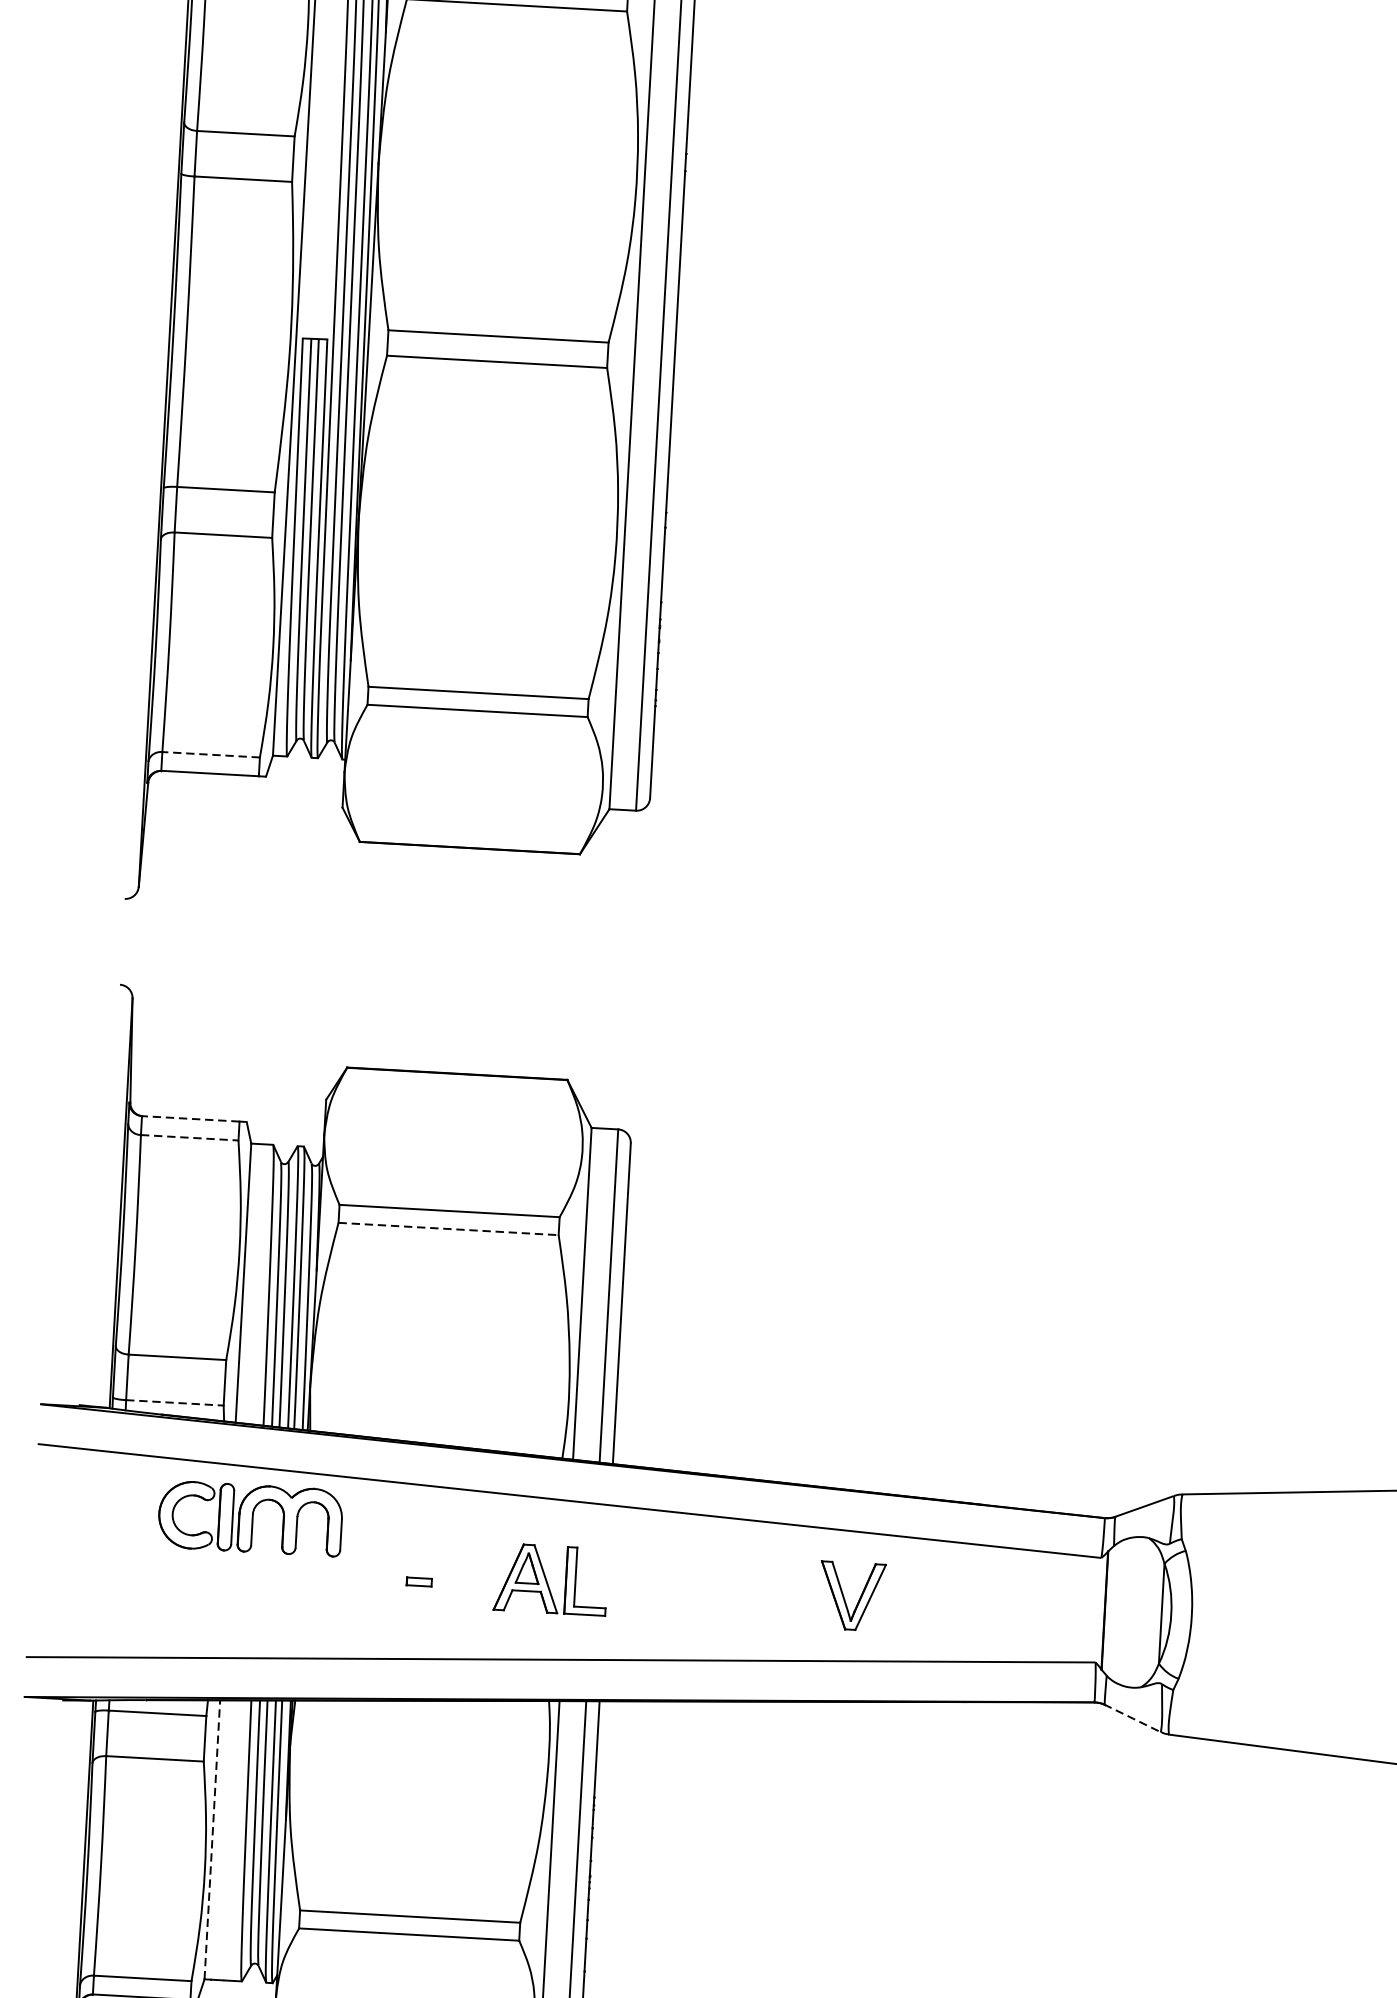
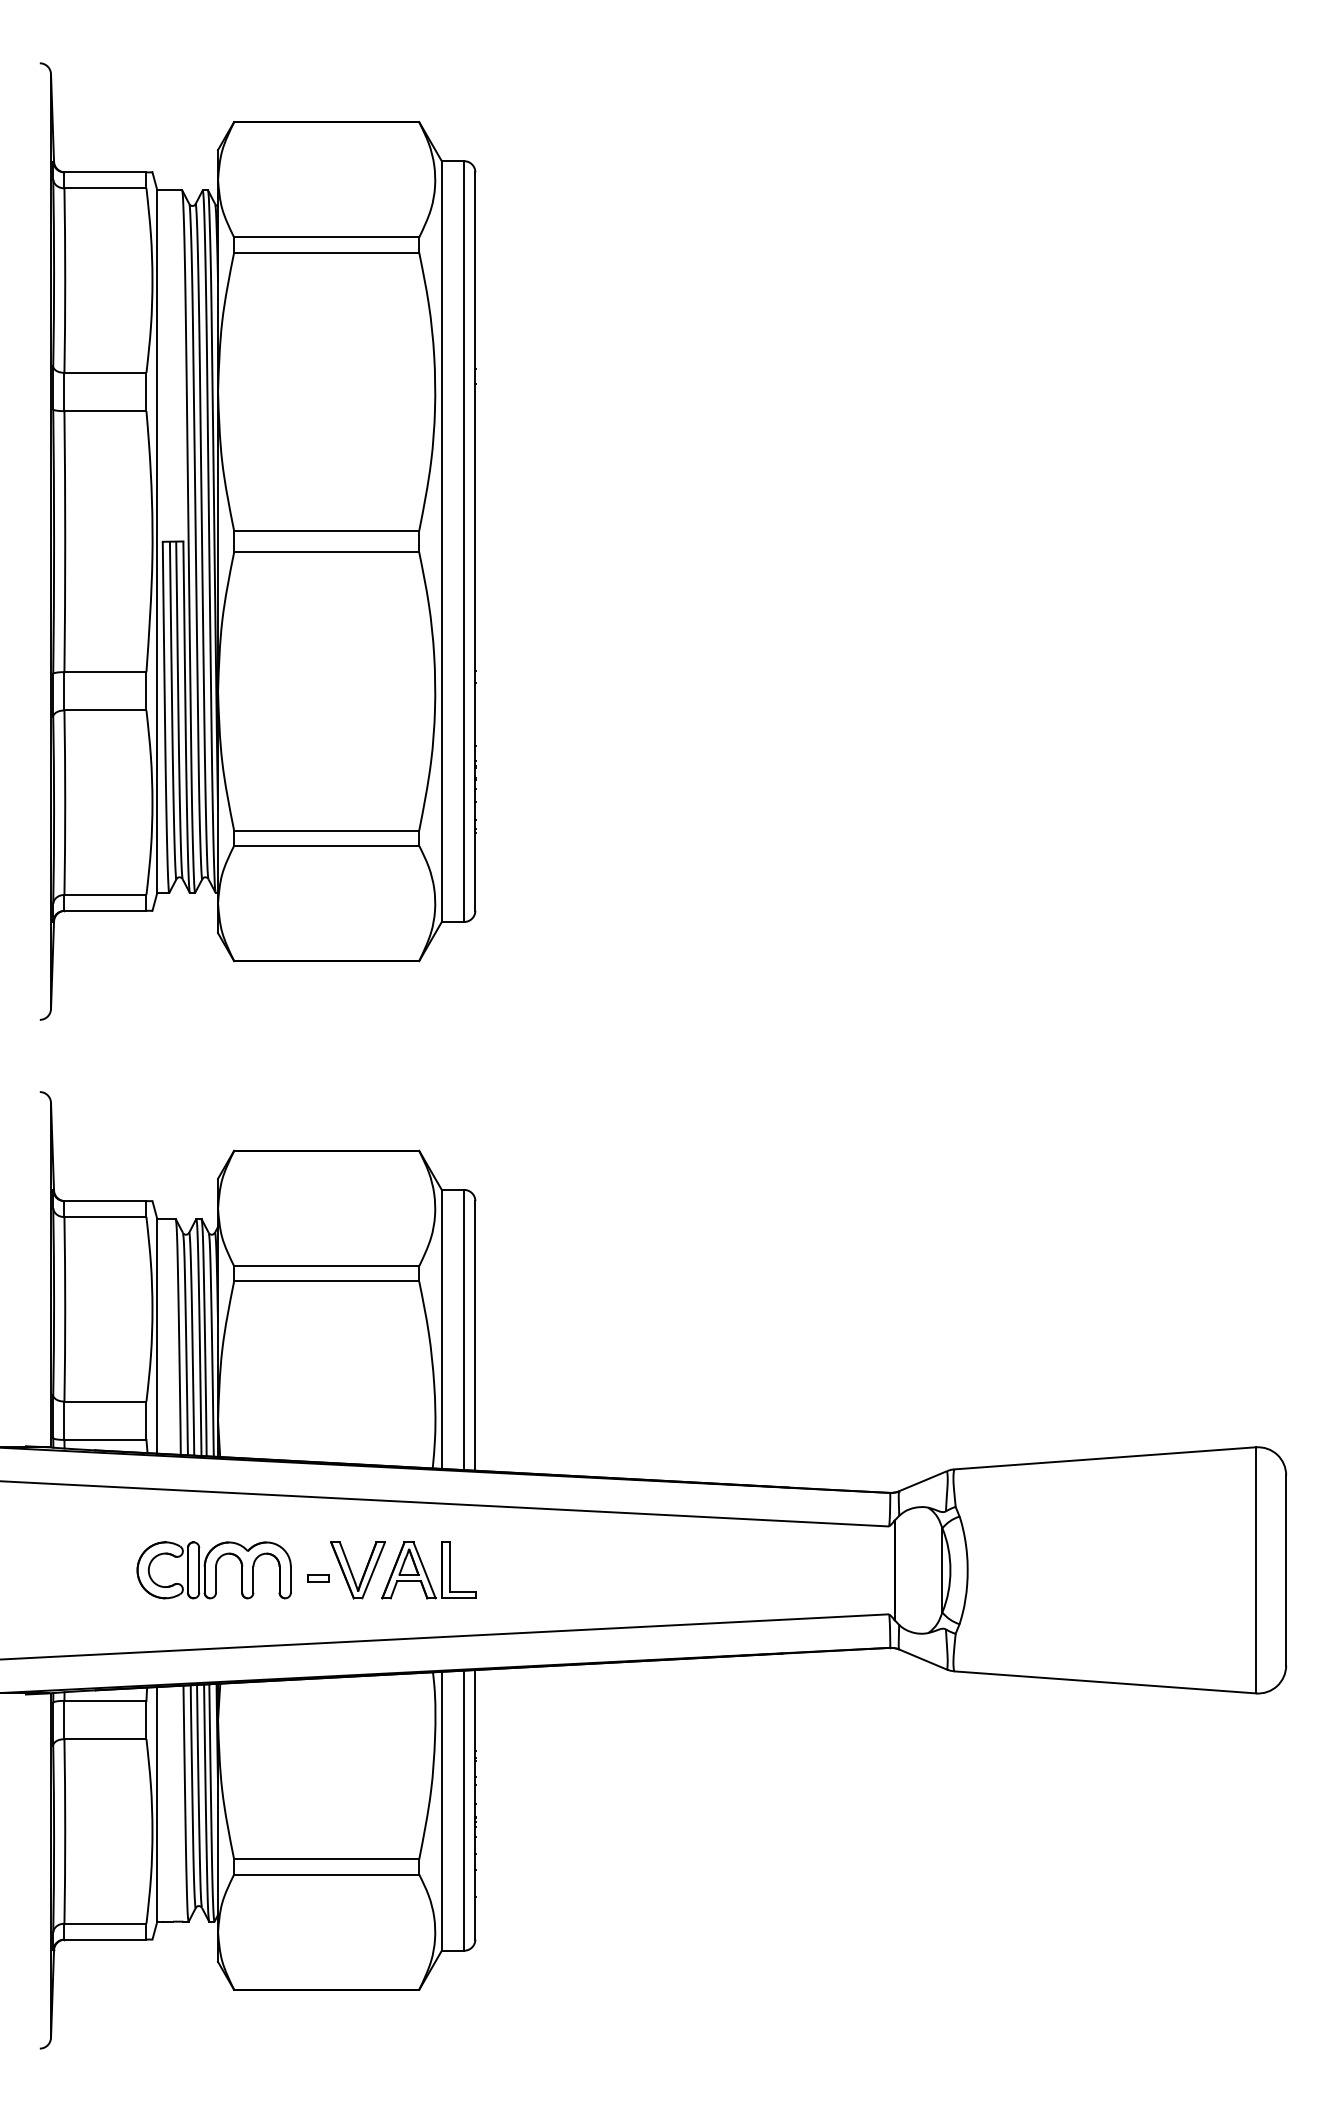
line: (209, 755) -> (104, 895), dashed -> solid
line: (189, 1119) -> (104, 1201), dashed -> solid
line: (189, 1138) -> (105, 1217), dashed -> solid
line: (448, 1229) -> (326, 1281), dashed -> solid
line: (174, 1402) -> (105, 1439), dashed -> solid
part: (249, 1518) -> (213, 1570), moved
part: (851, 1596) -> (357, 1570), moved
line: (1133, 1718) -> (923, 1659), dashed -> solid
line: (212, 1840) -> (157, 1804), dashed -> solid

